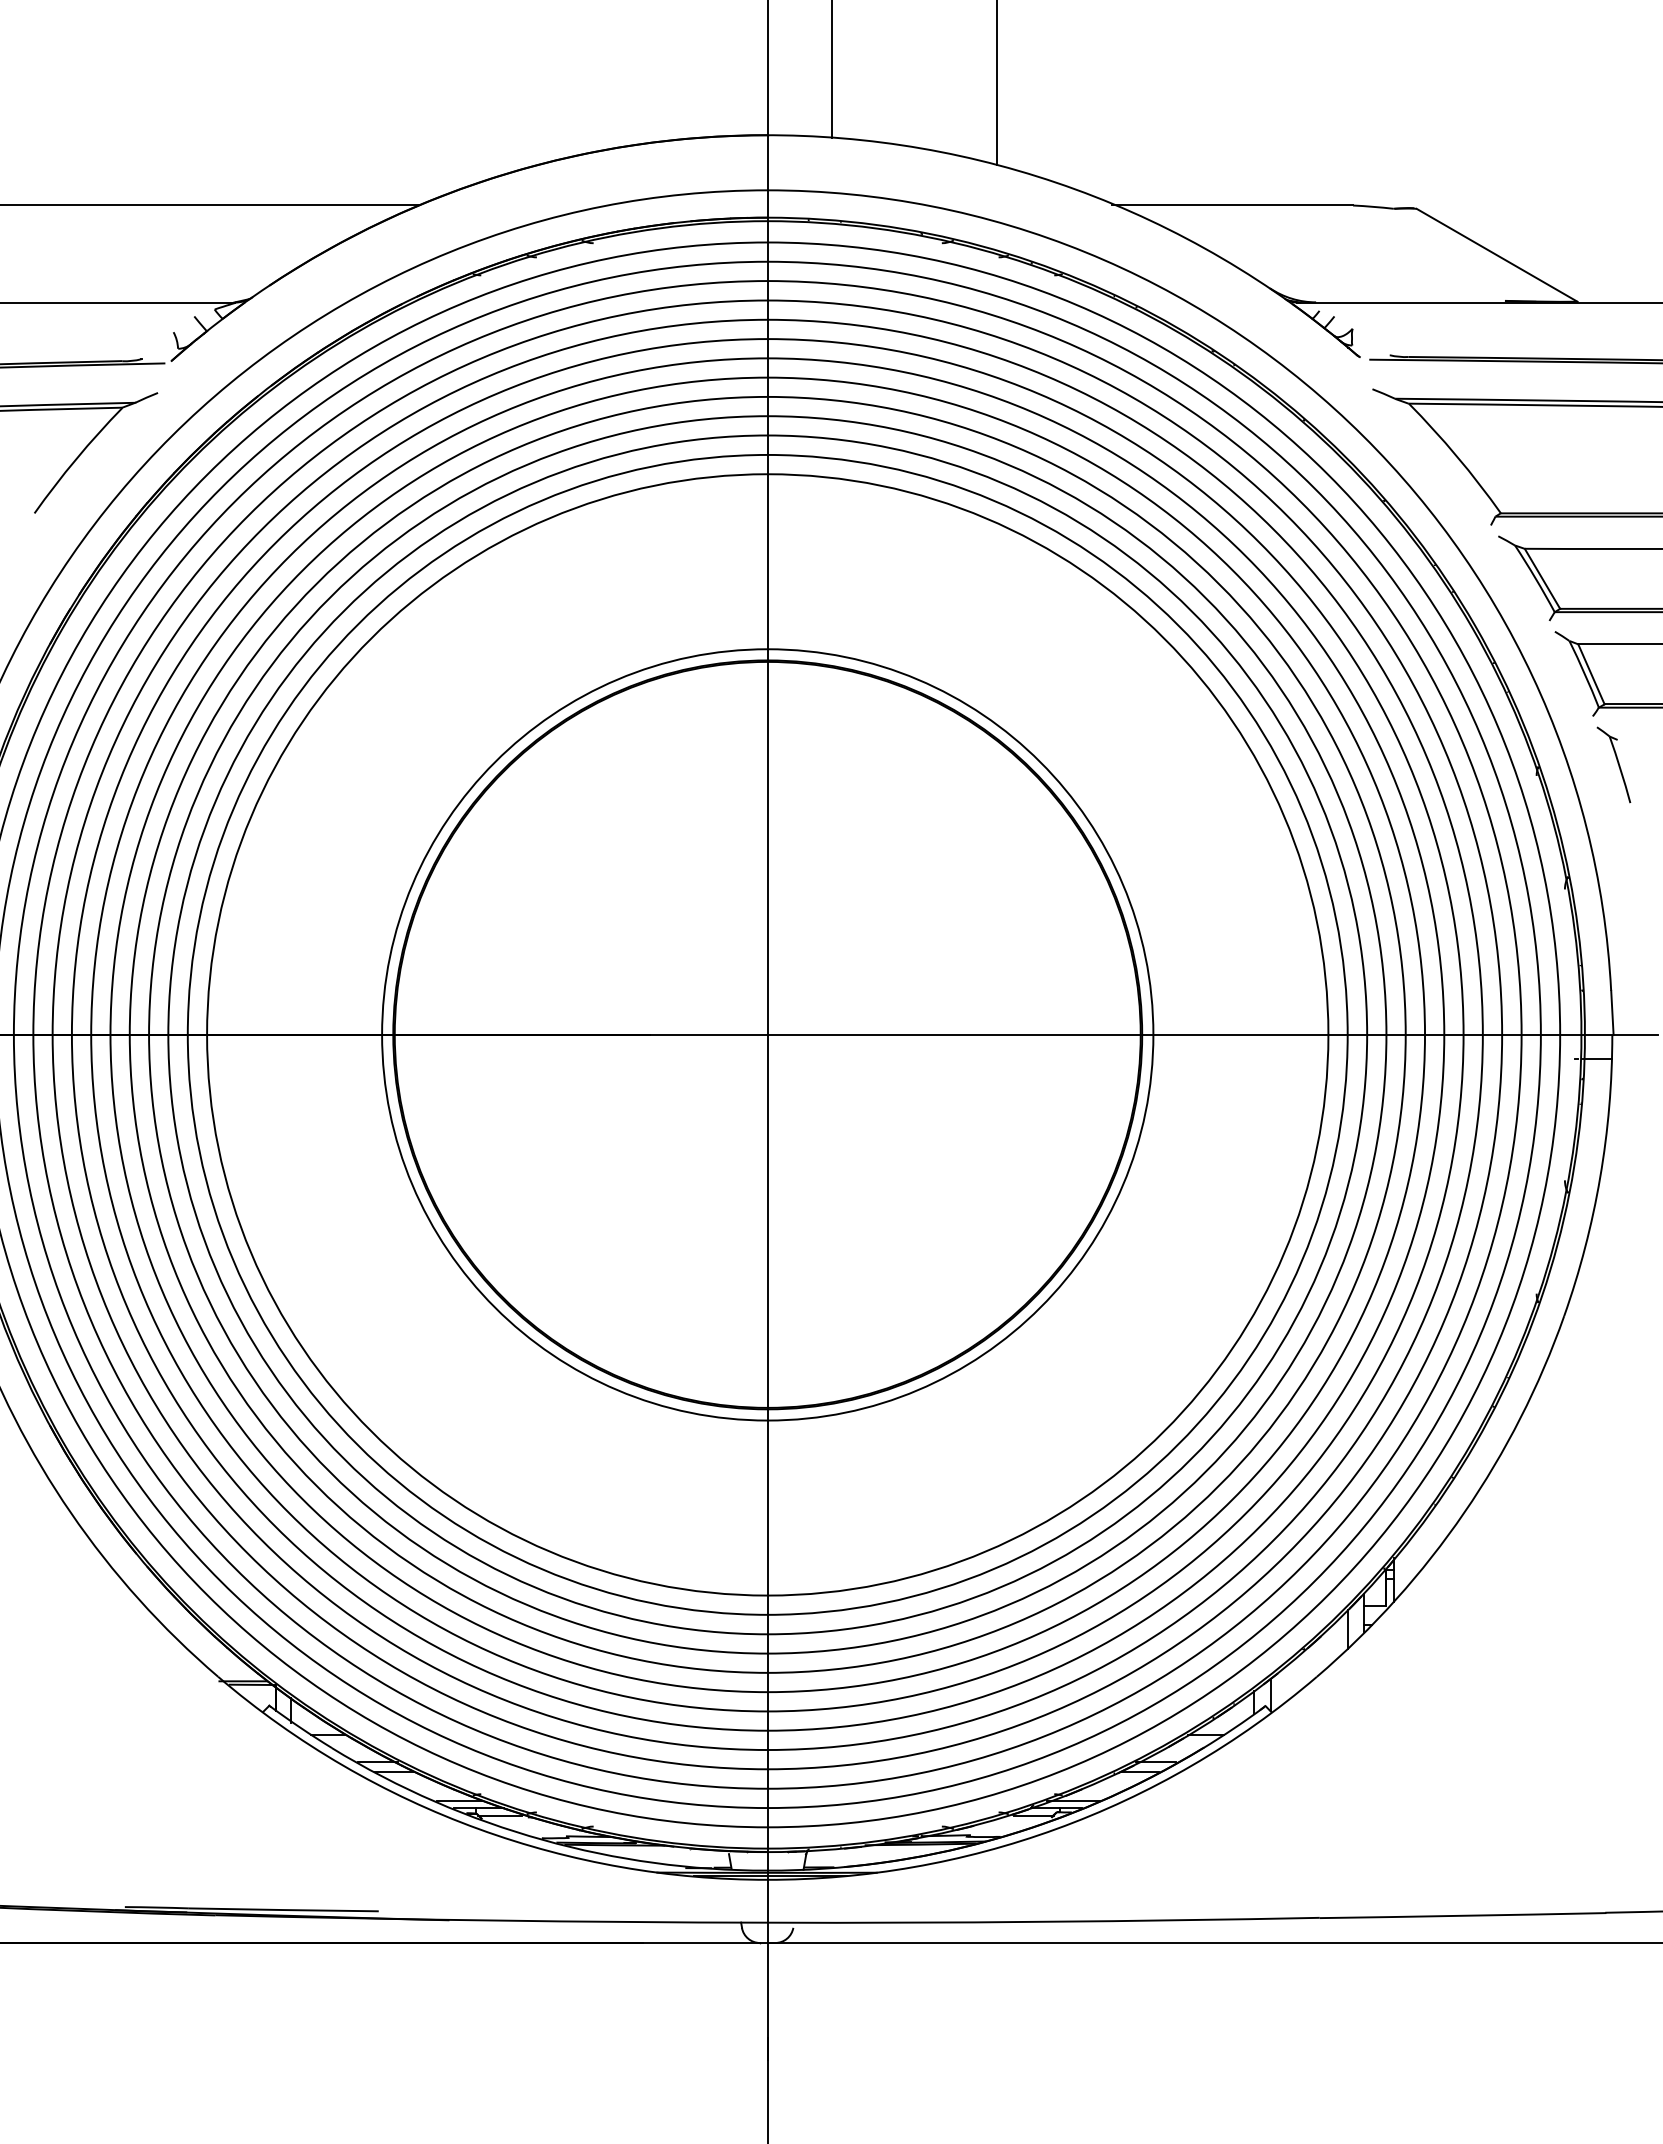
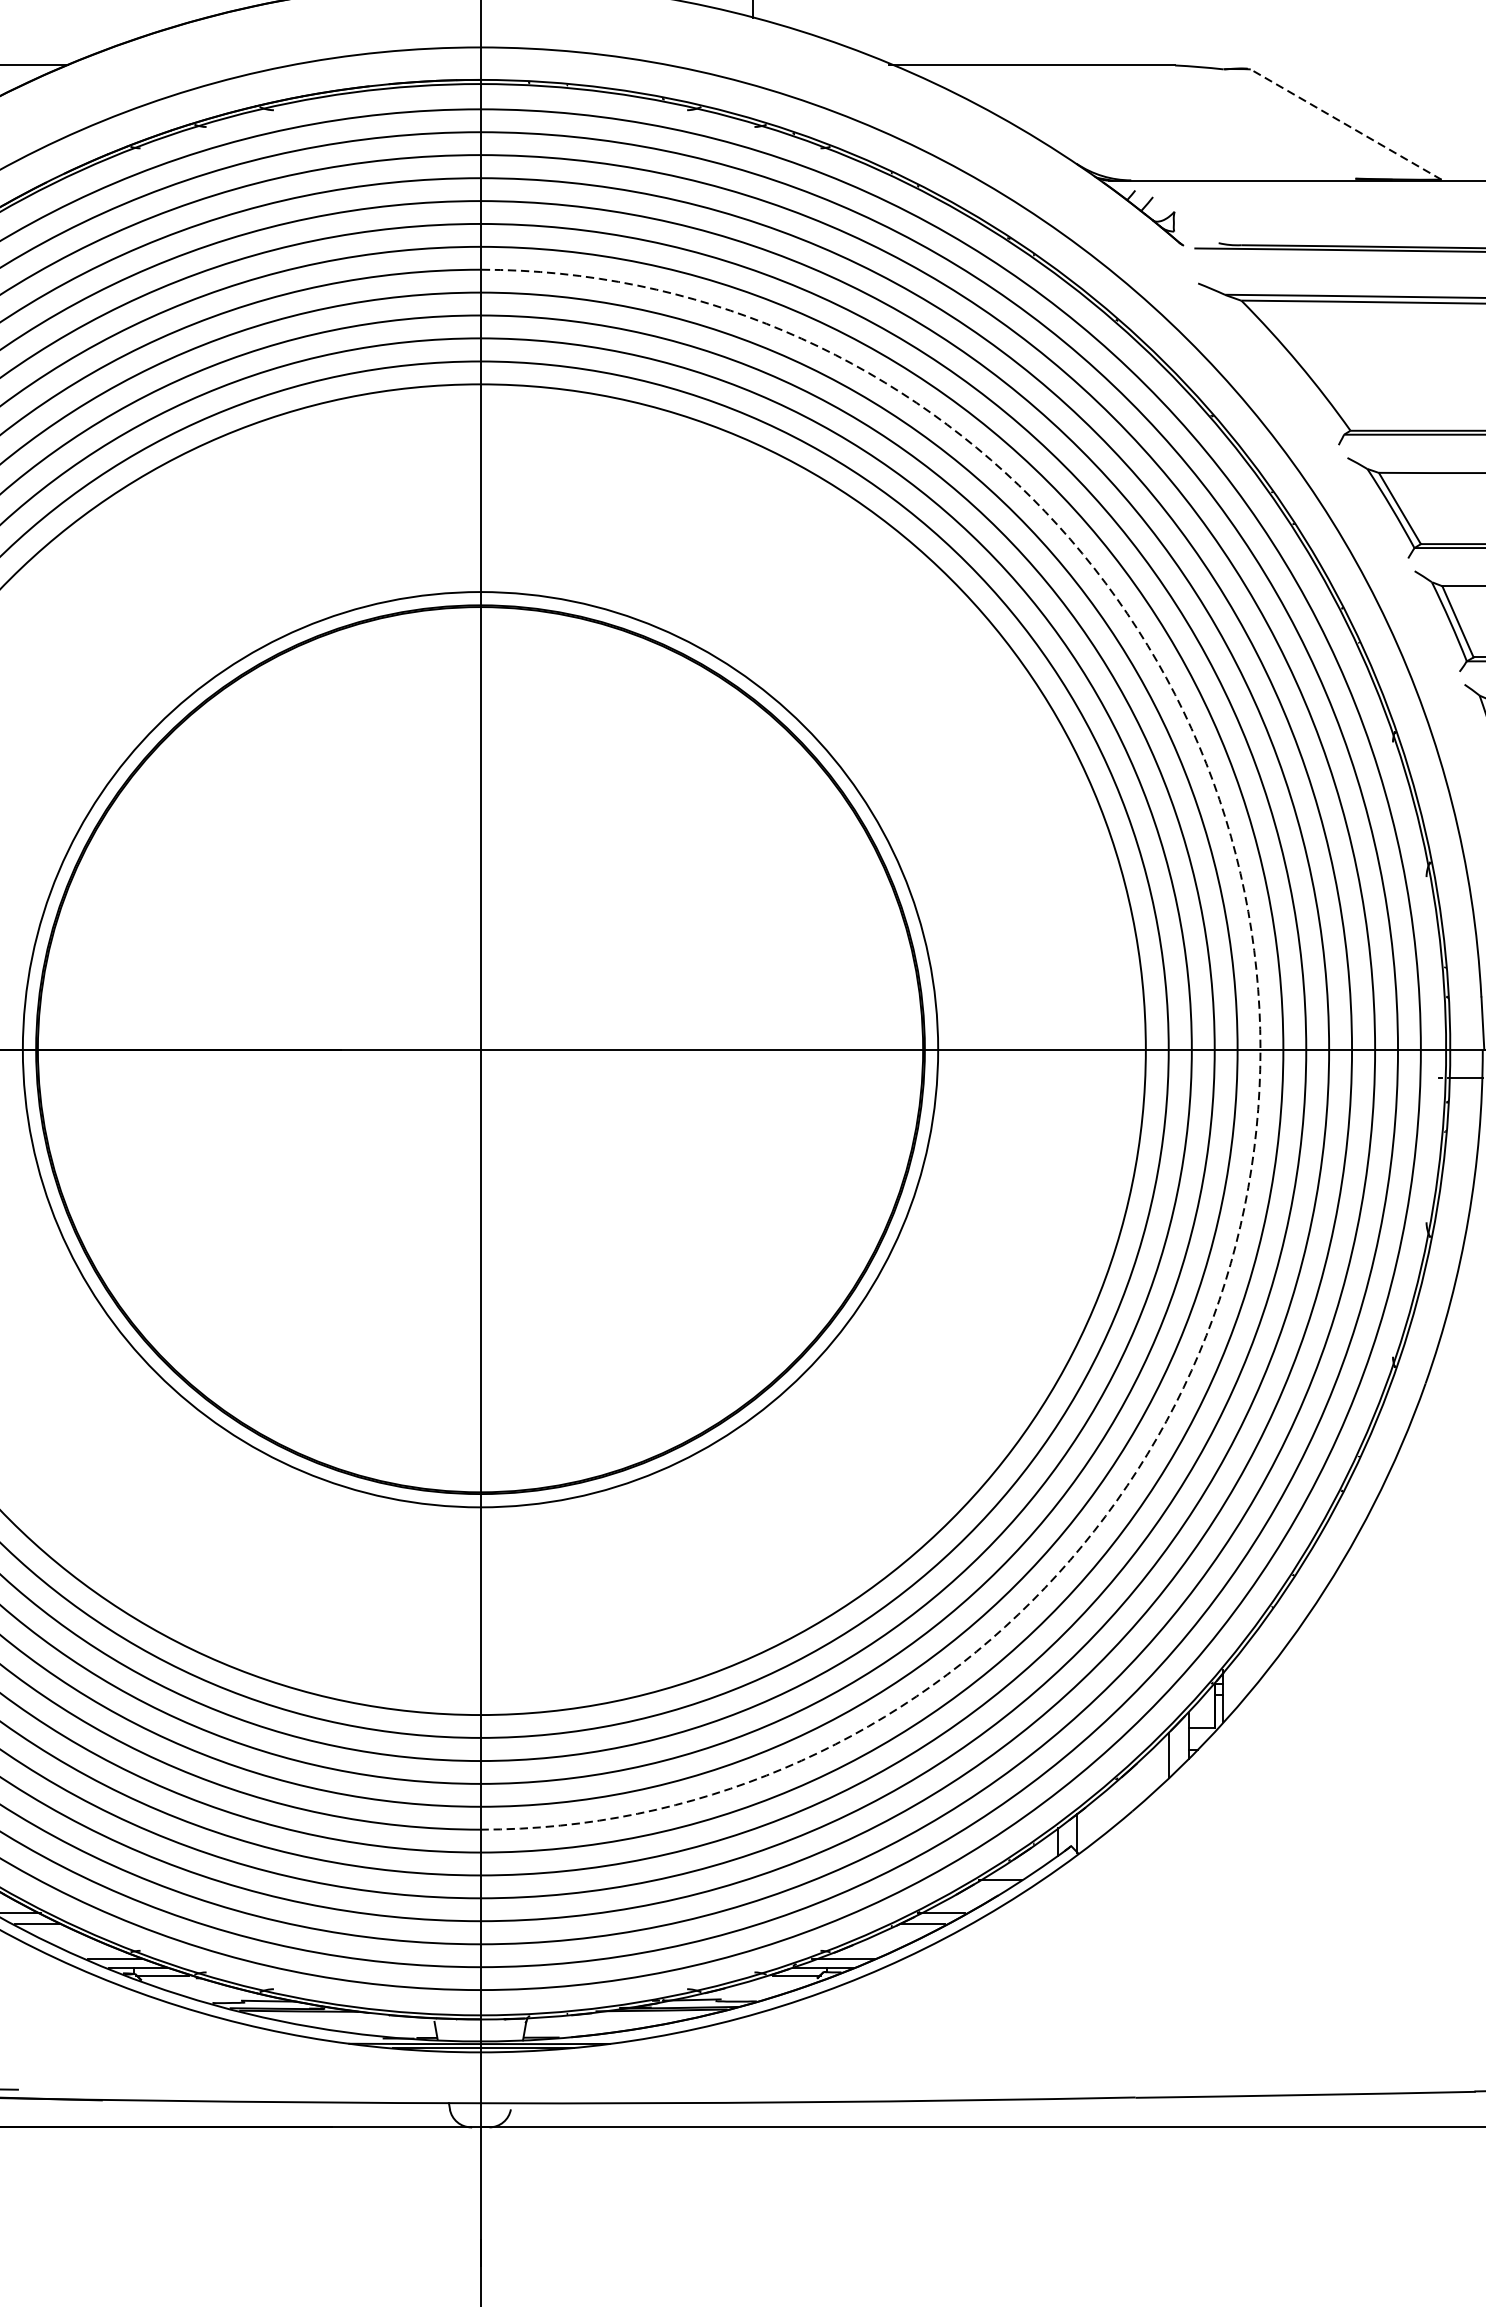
line: (1497, 255) -> (1346, 124), solid -> dashed
arc: (1425, 1034) -> (1261, 1049), solid -> dashed

